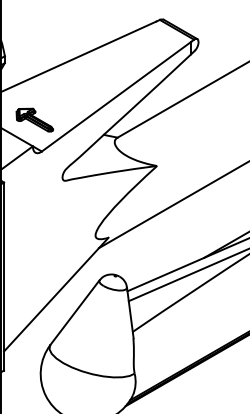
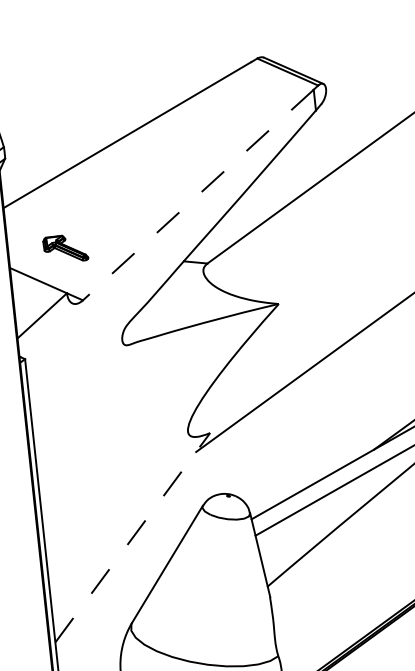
line: (116, 96) -> (198, 194), solid -> dashed
part: (34, 119) -> (64, 247), size x0.7
line: (56, 294) -> (133, 537), solid -> dashed

